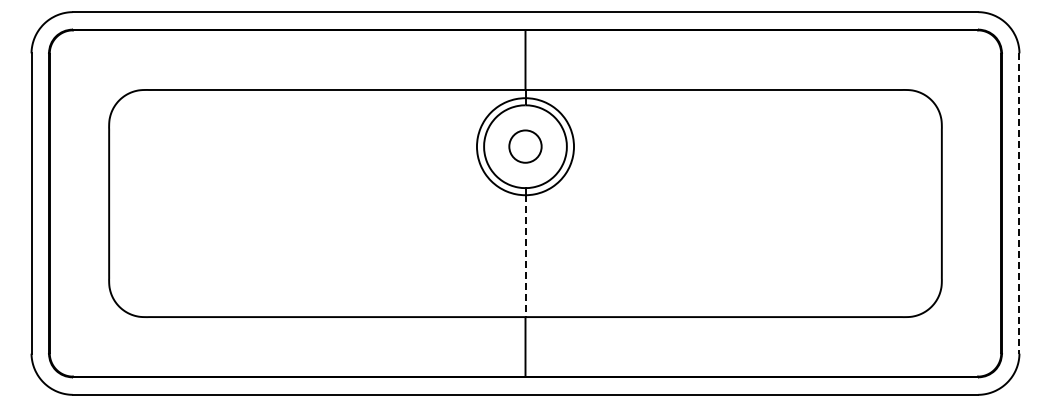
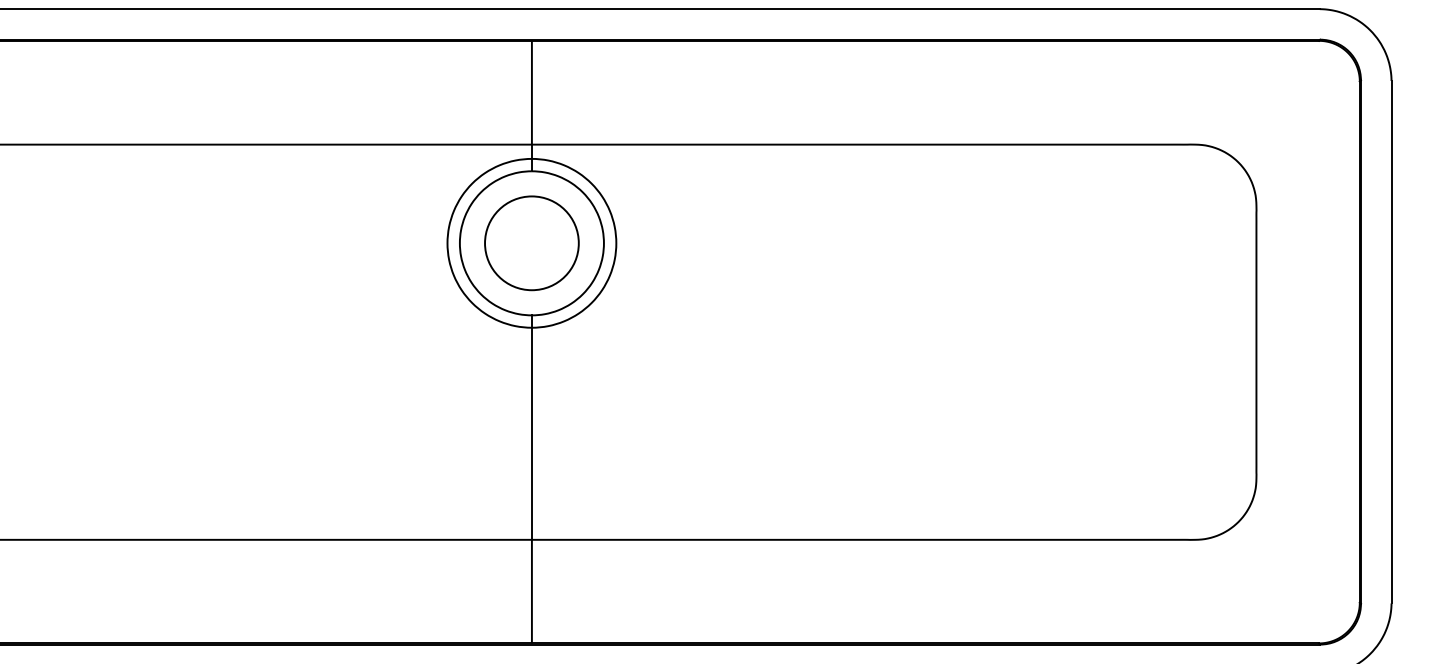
circle: (525, 146) -> (531, 242), size x1.67
line: (1019, 204) -> (1391, 343), dashed -> solid
line: (525, 256) -> (531, 434), dashed -> solid

